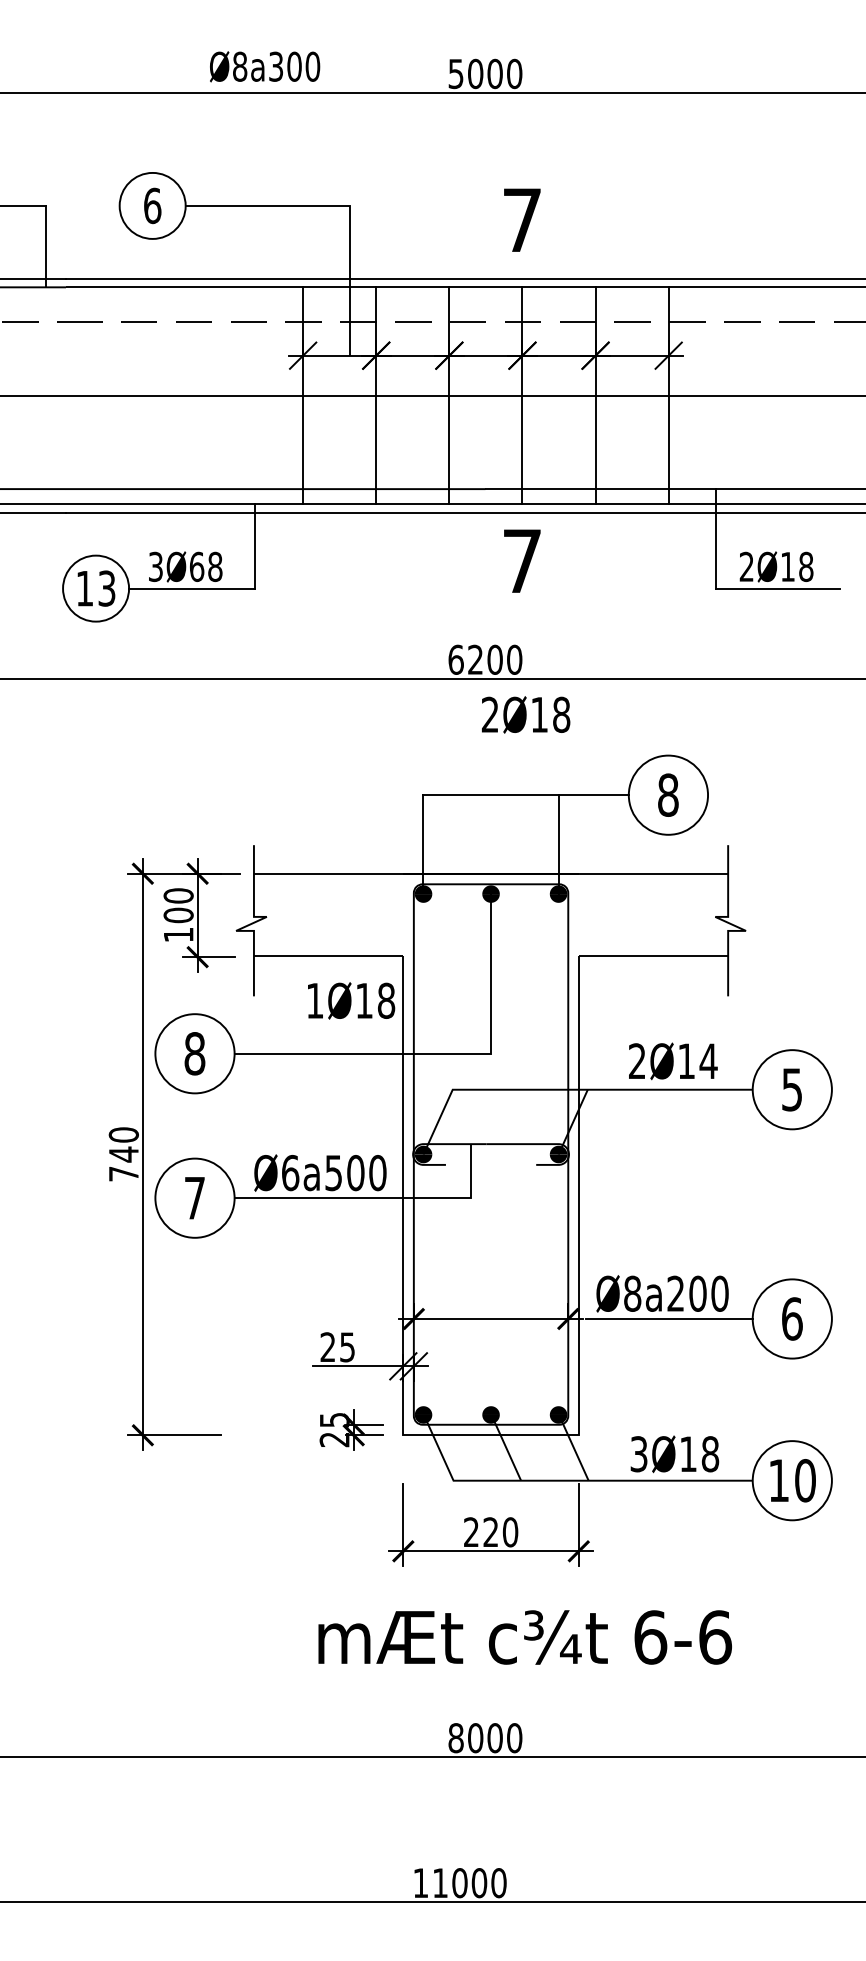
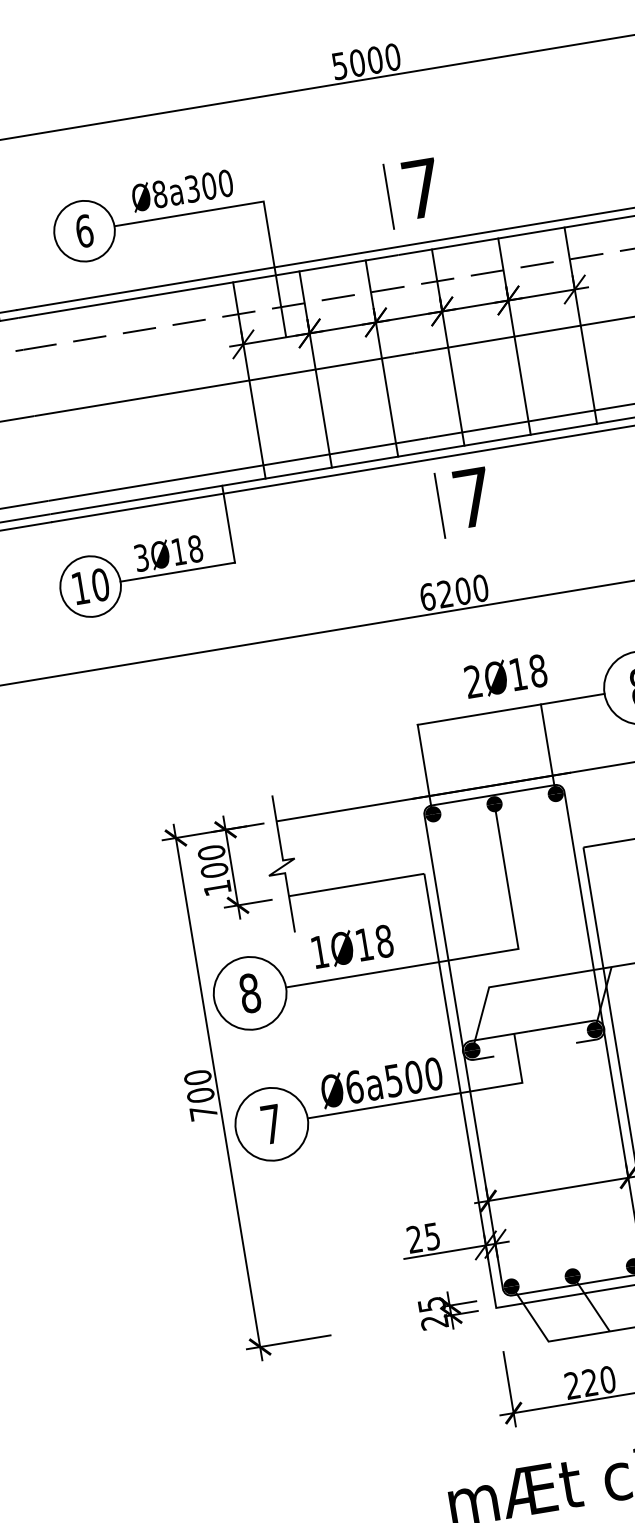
text: (265, 66) -> (182, 190), moved
line: (485, 222) -> (388, 196), added
line: (485, 563) -> (439, 505), added
text: (196, 566) -> (178, 551), 3Ø68 -> 3Ø18
text: (106, 588) -> (100, 584), 13 -> 10
text: (526, 714) -> (506, 675), moved
text: (351, 1000) -> (352, 946), moved
text: (123, 1154) -> (200, 1095), 740 -> 700

